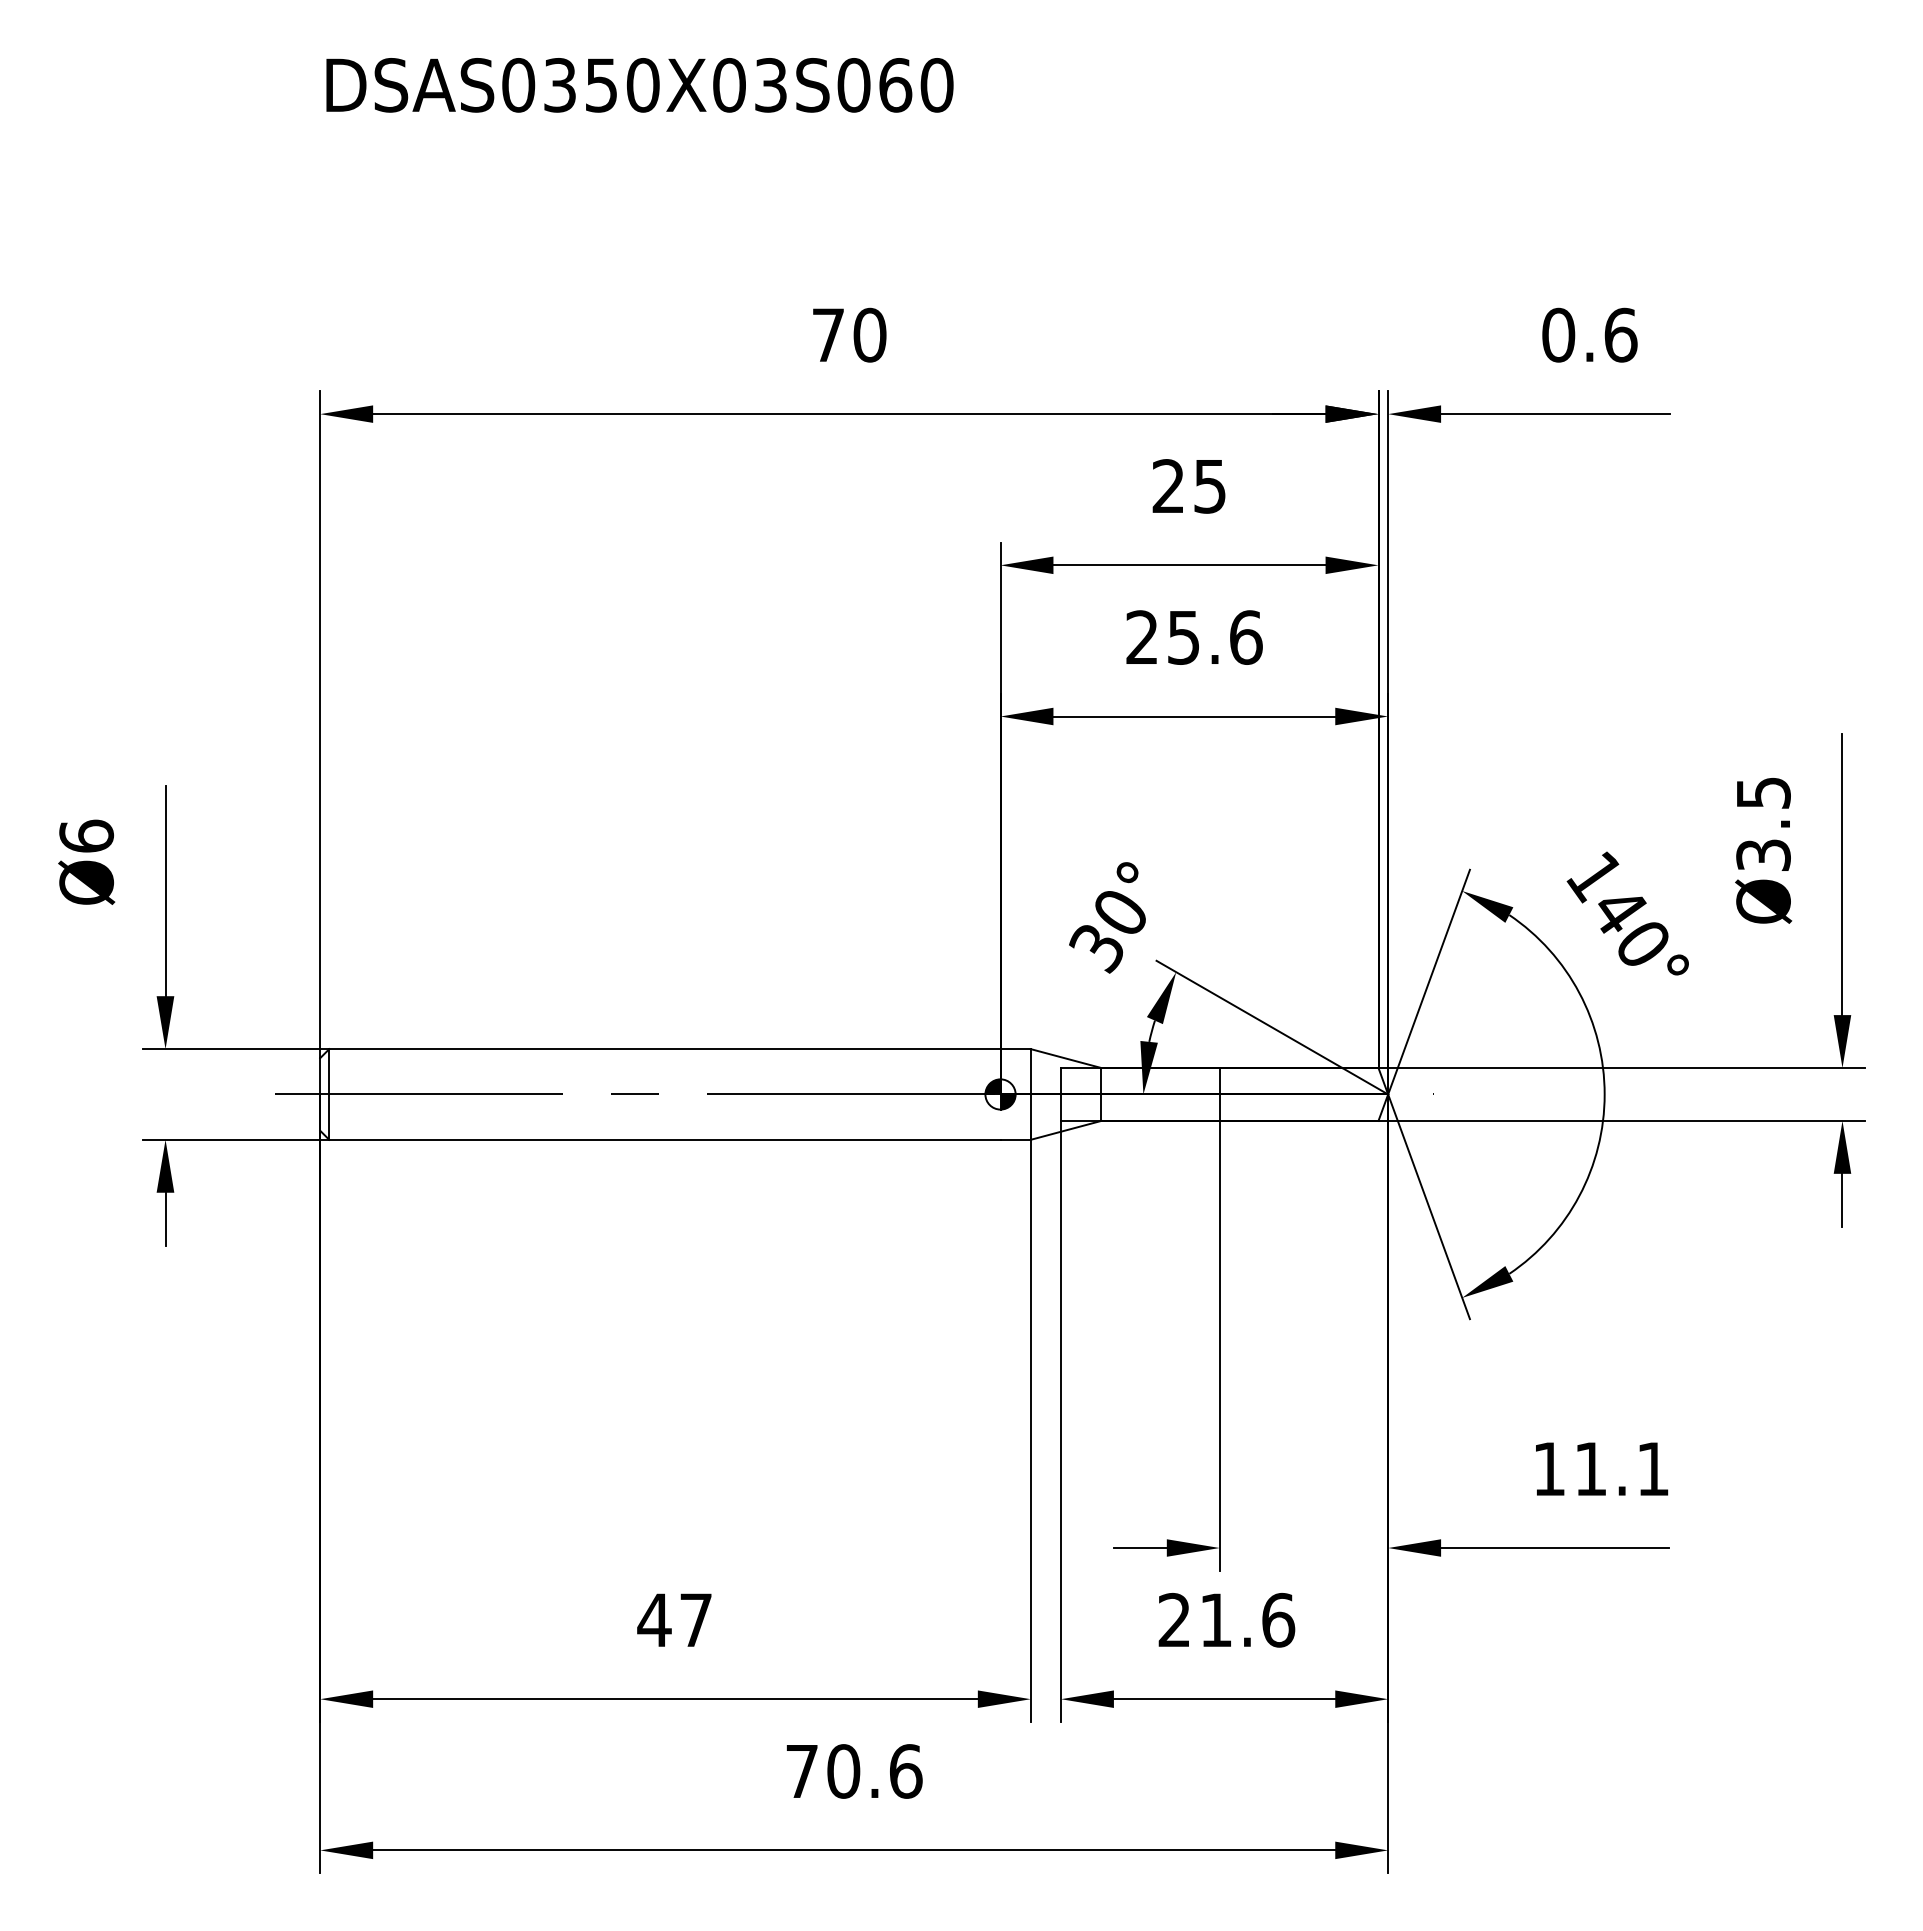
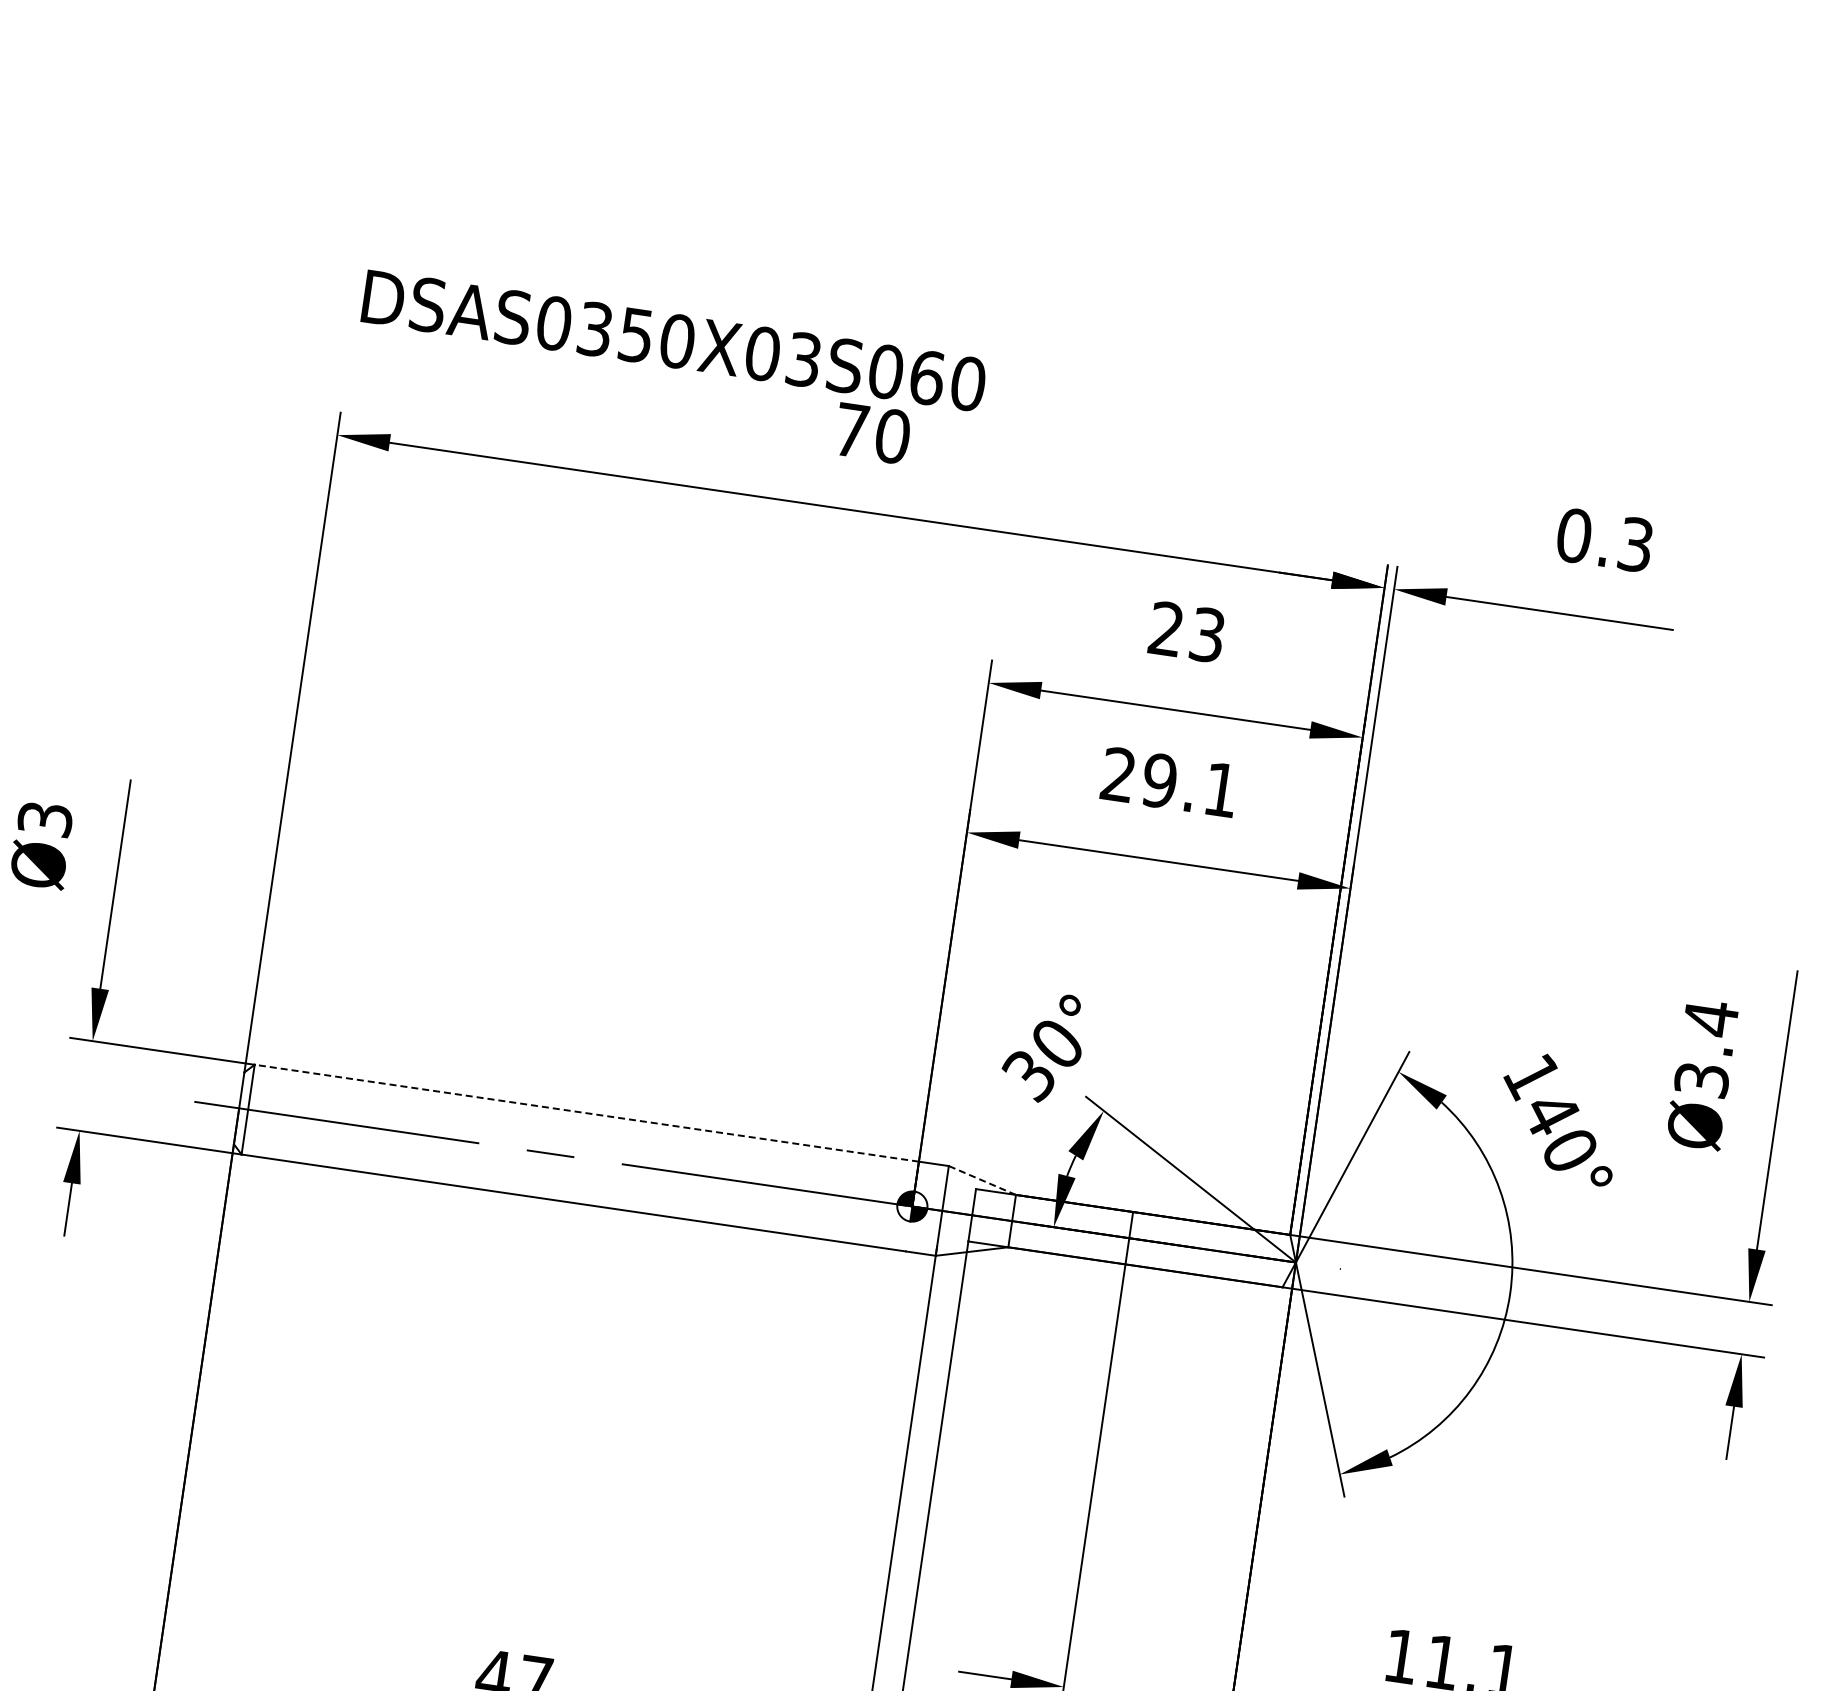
text: (639, 85) -> (673, 341), moved
text: (1620, 334) -> (1635, 544), 0.6 -> 0.3
text: (1209, 486) -> (1206, 635), 25 -> 23
text: (1214, 637) -> (1190, 785), 25.6 -> 29.1
text: (1763, 792) -> (1710, 1017), Ø3.5 -> Ø3.4
text: (86, 835) -> (45, 818), Ø6 -> Ø3
line: (664, 1049) -> (586, 1113), solid -> dashed
line: (1066, 1058) -> (982, 1180), solid -> dashed

